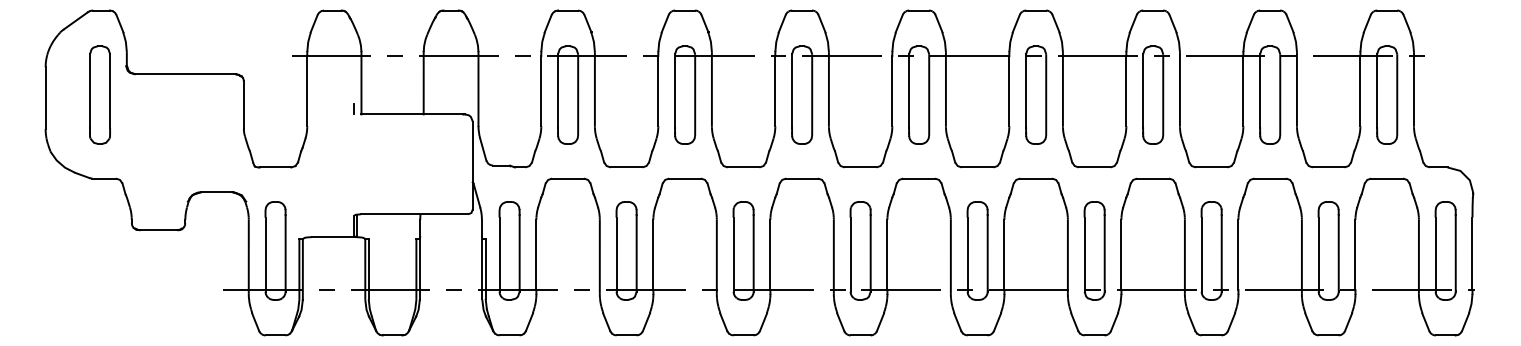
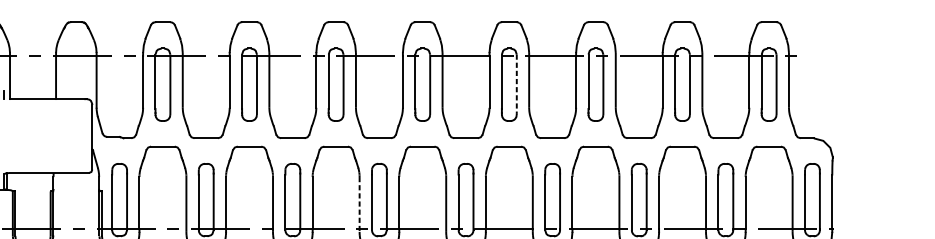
line: (1046, 96) -> (517, 85), solid -> dashed
line: (833, 257) -> (359, 204), solid -> dashed

